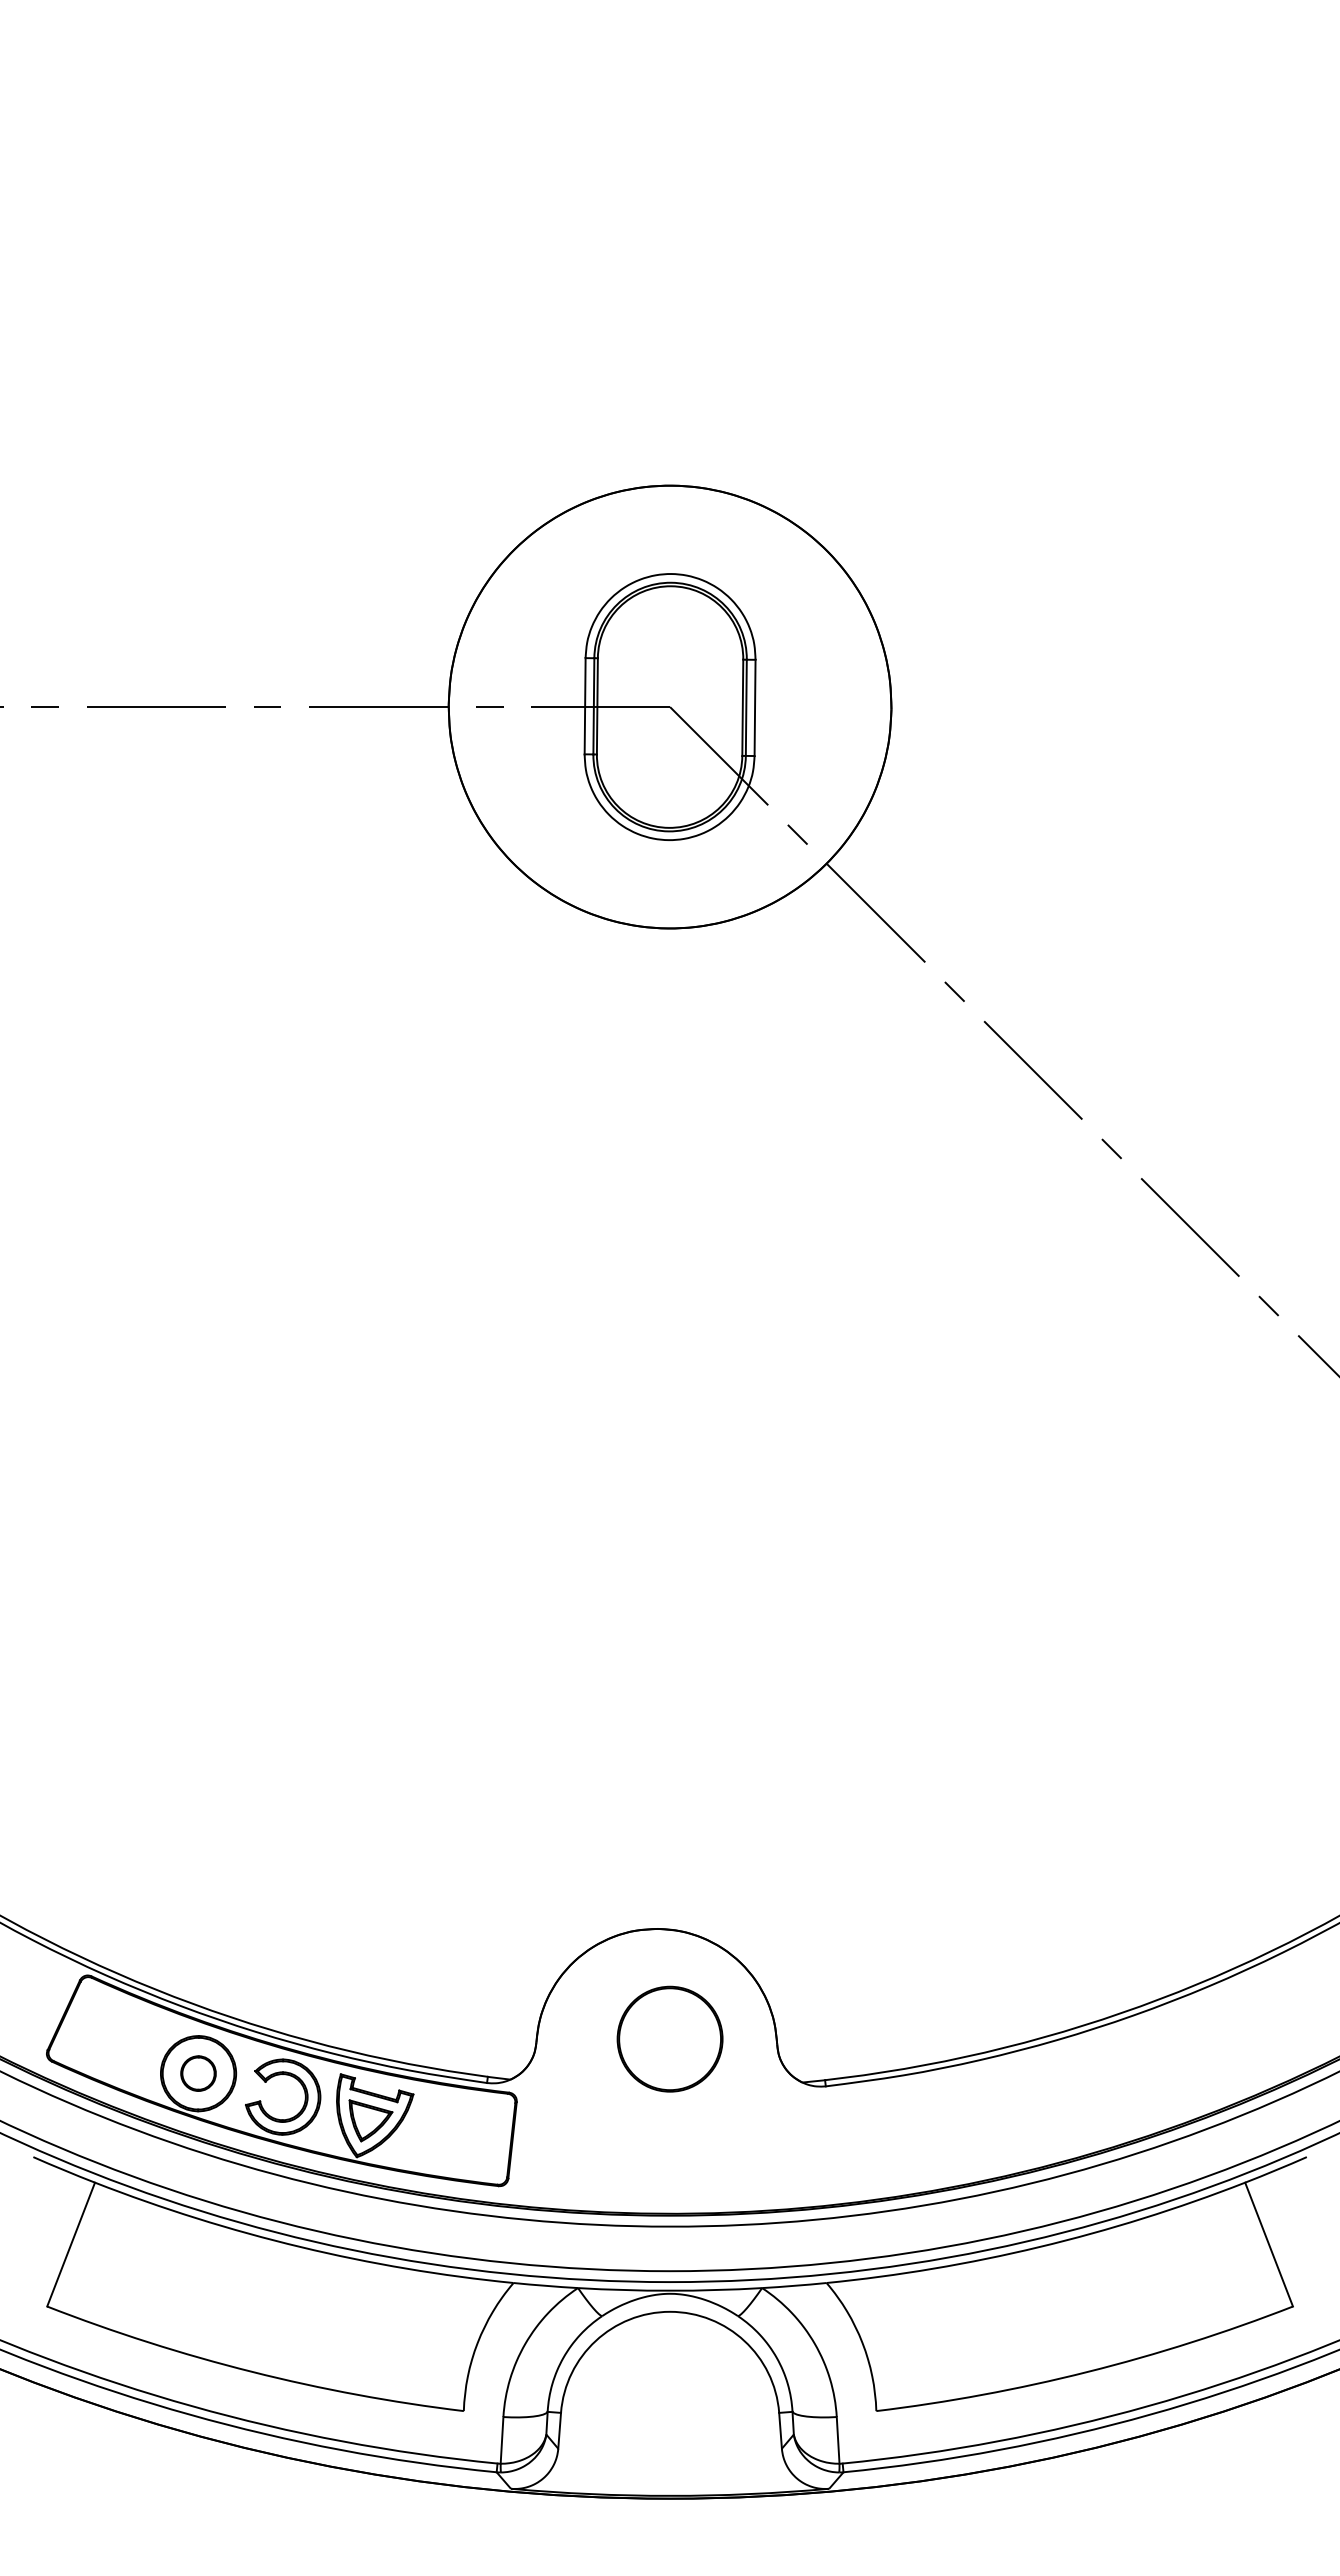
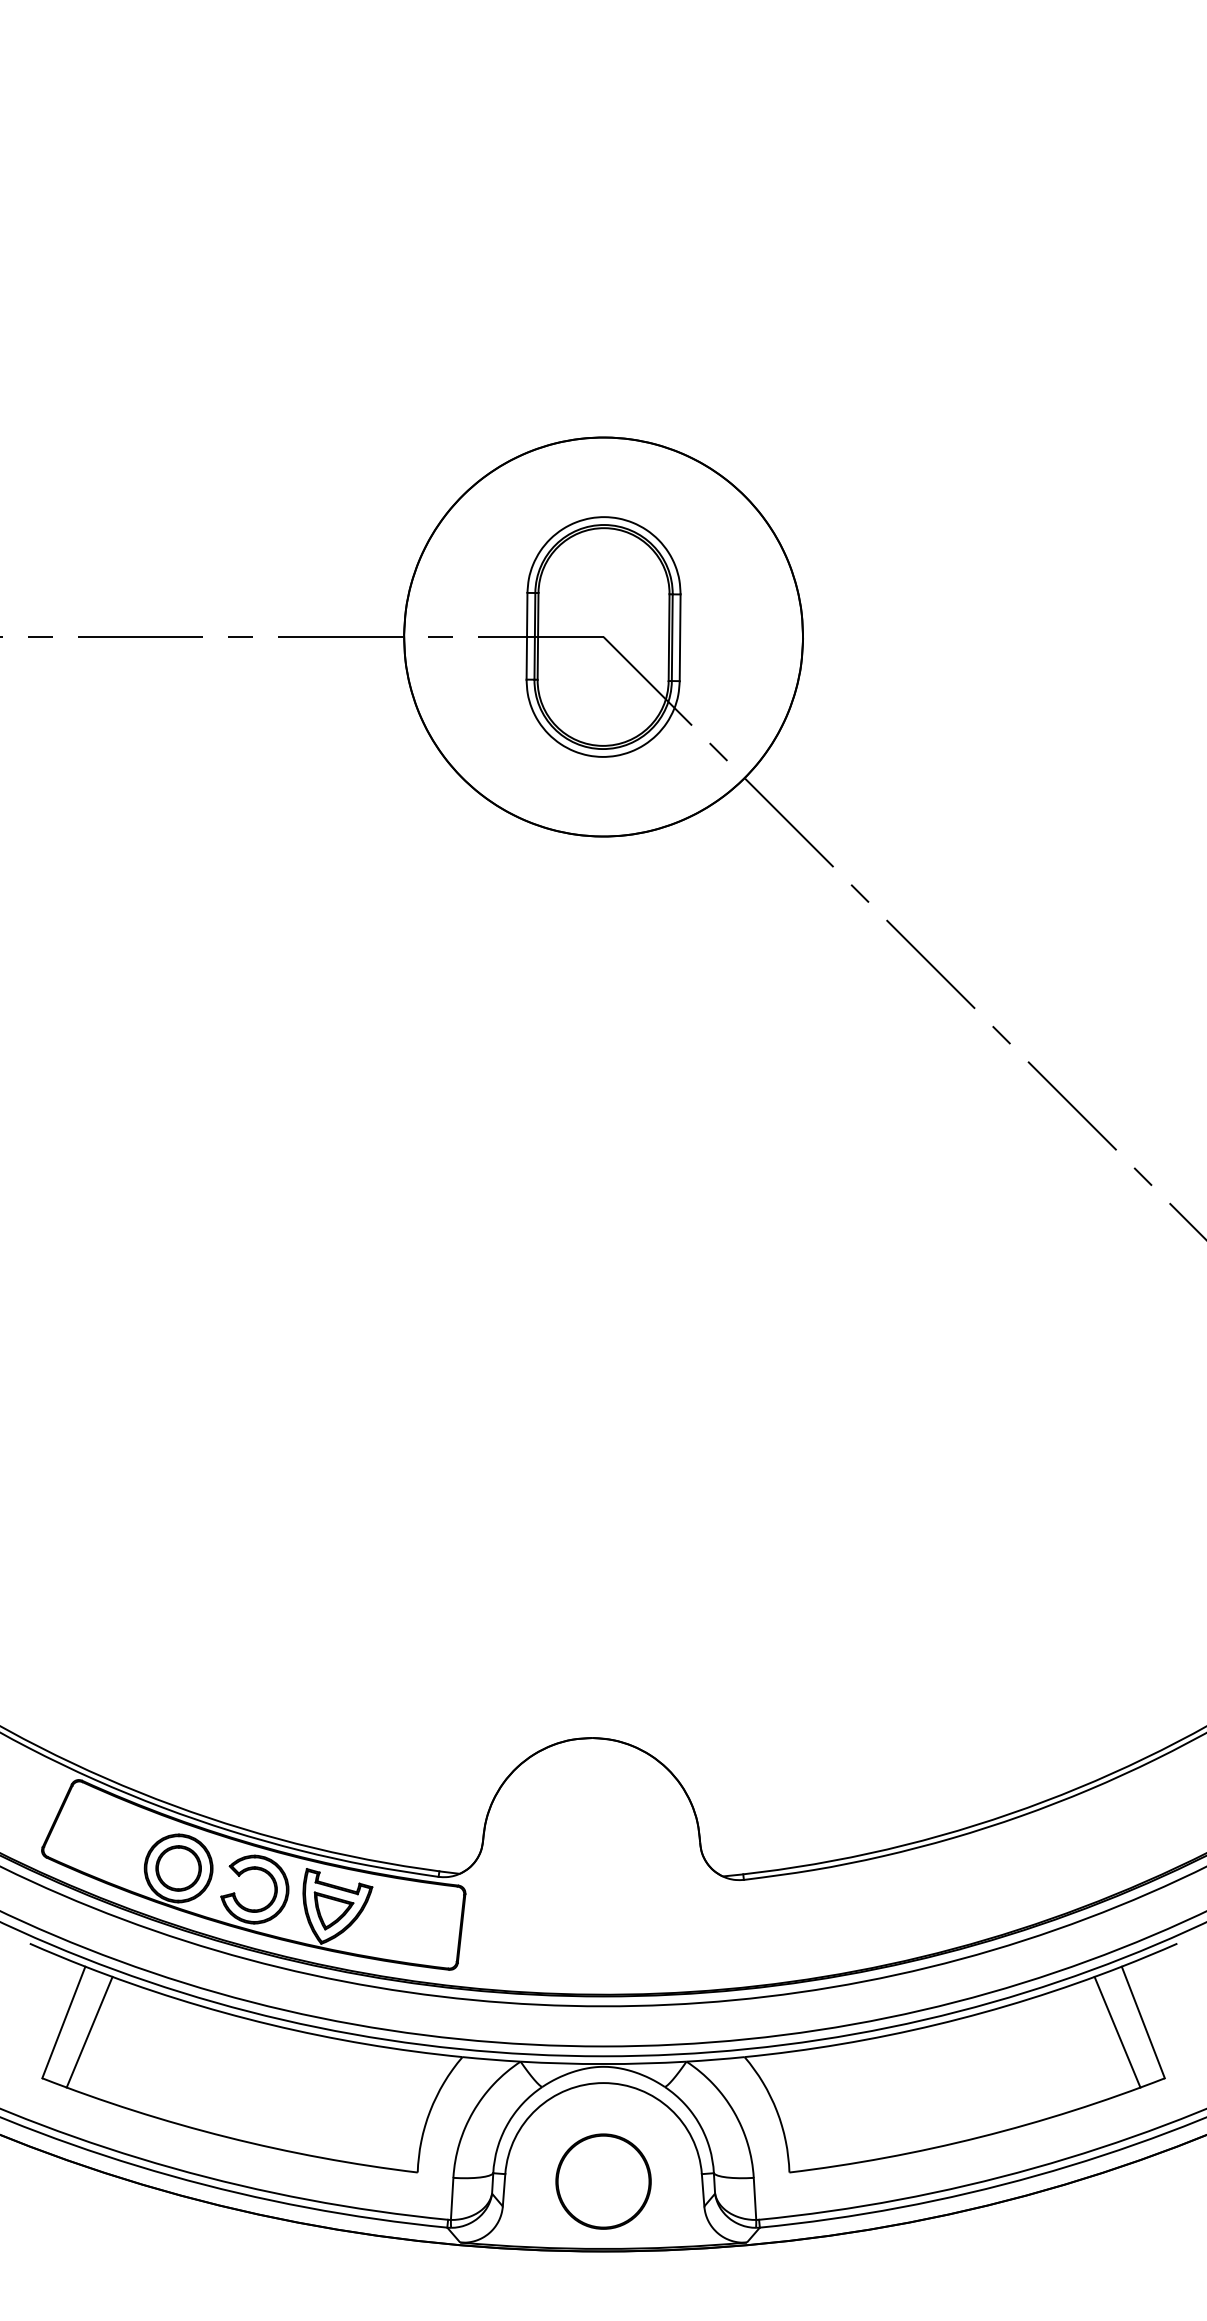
part: (669, 2038) -> (603, 2180), moved
part: (198, 2073) -> (178, 1868), size x1.43
line: (99, 2255) -> (89, 2032), added
line: (1240, 2255) -> (1117, 2032), added

